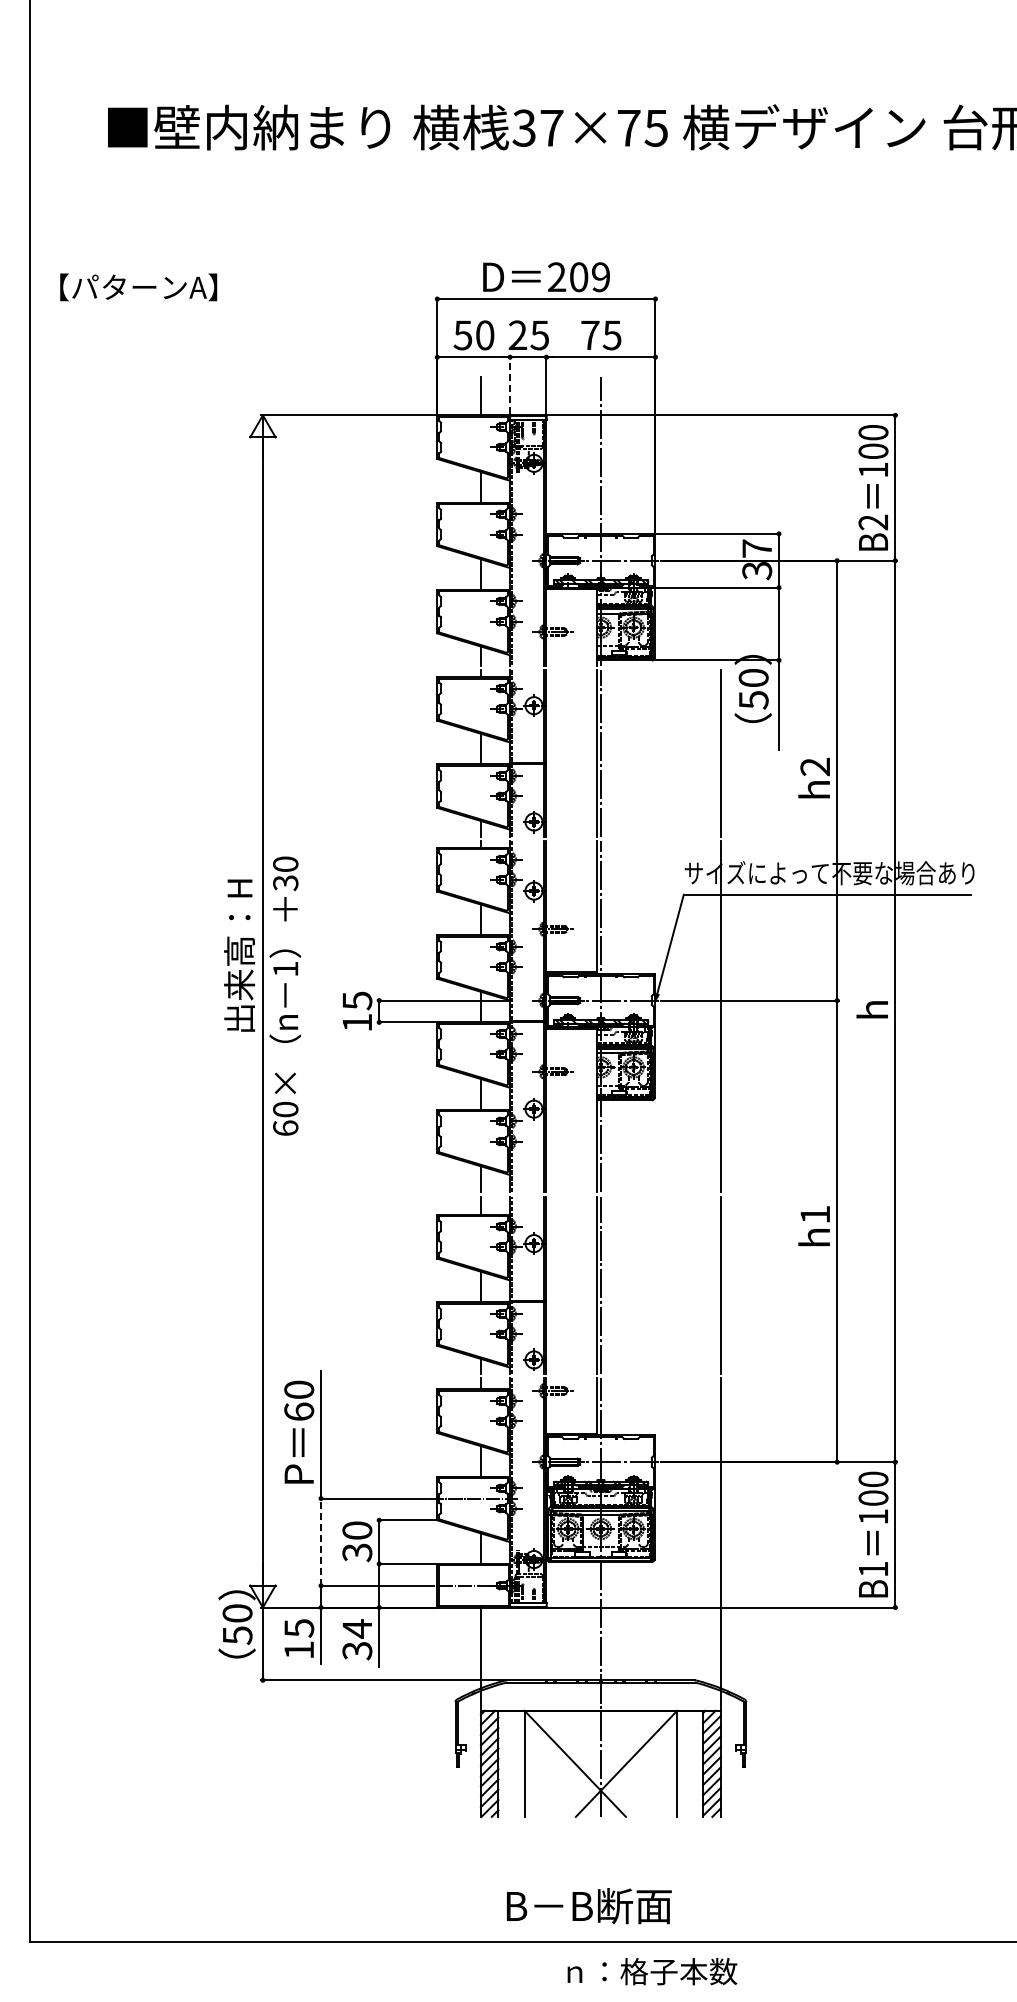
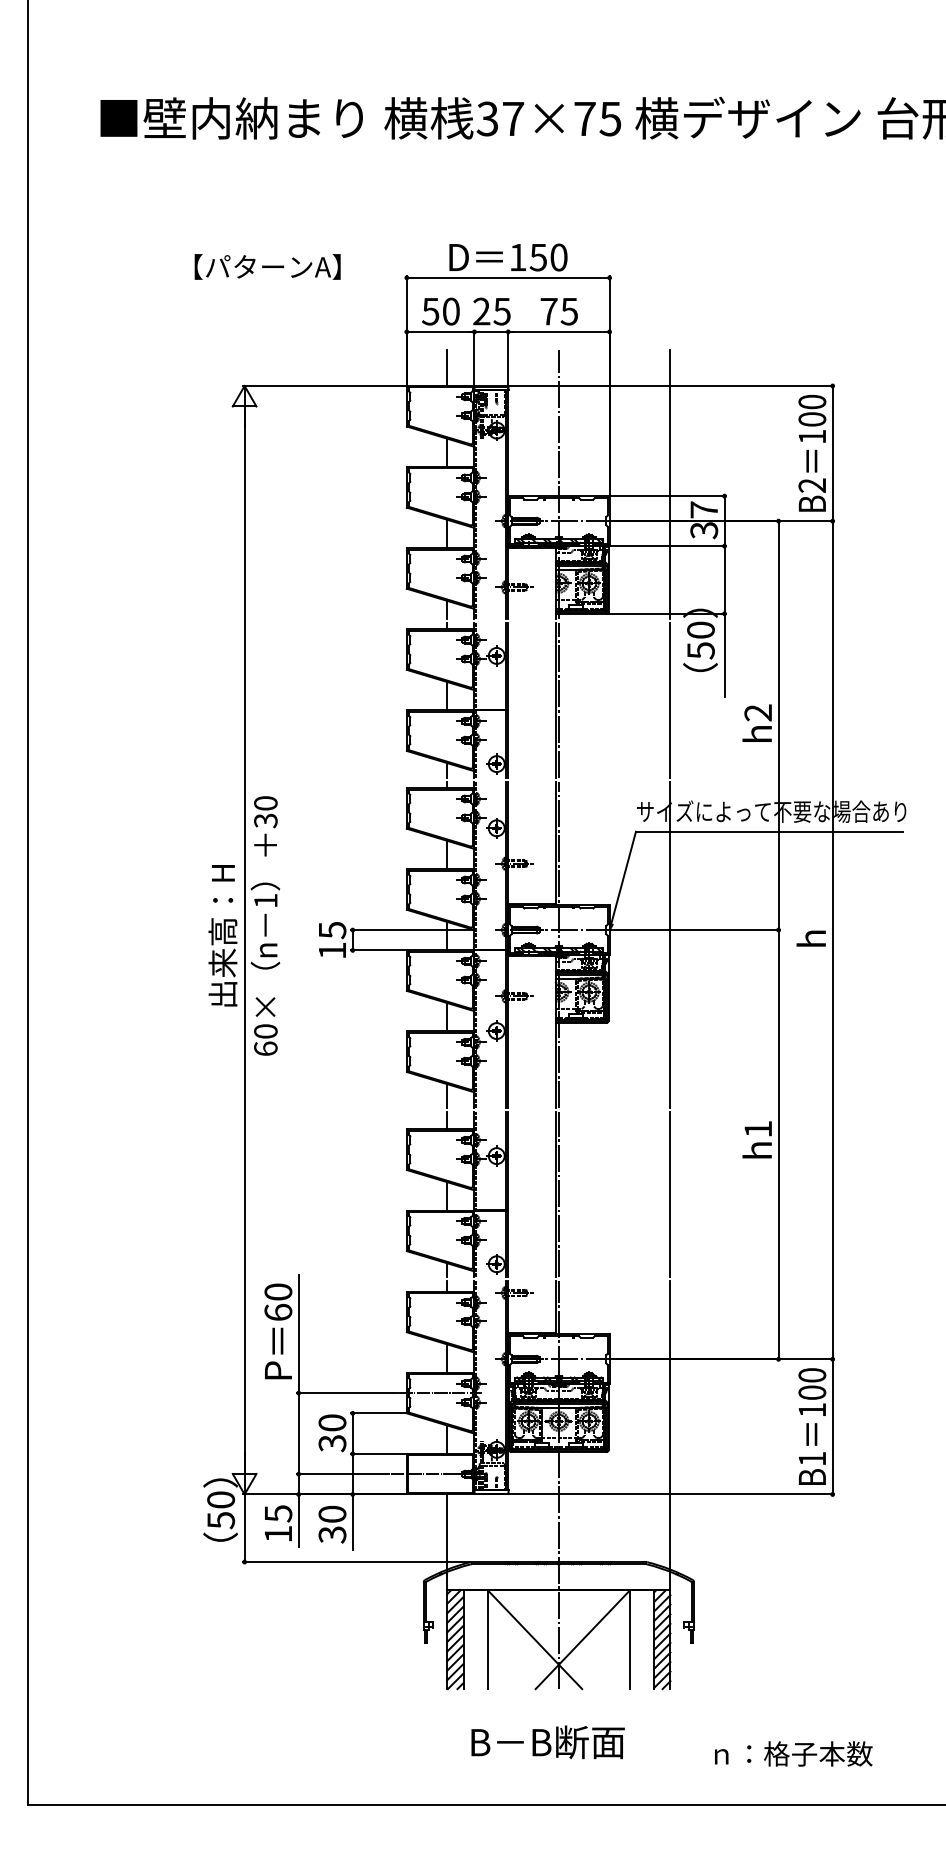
text: (578, 277) -> (538, 257), 209 -> 150
text: (138, 287) -> (267, 267), moved
line: (510, 384) -> (474, 357), dashed -> solid
line: (720, 520) -> (670, 483), added
text: (239, 955) -> (222, 935), moved
line: (321, 1542) -> (299, 1433), dashed -> solid
text: (357, 1628) -> (332, 1513), 34 -> 30
text: (589, 1906) -> (548, 1742), moved
text: (652, 1971) -> (793, 1753), moved

